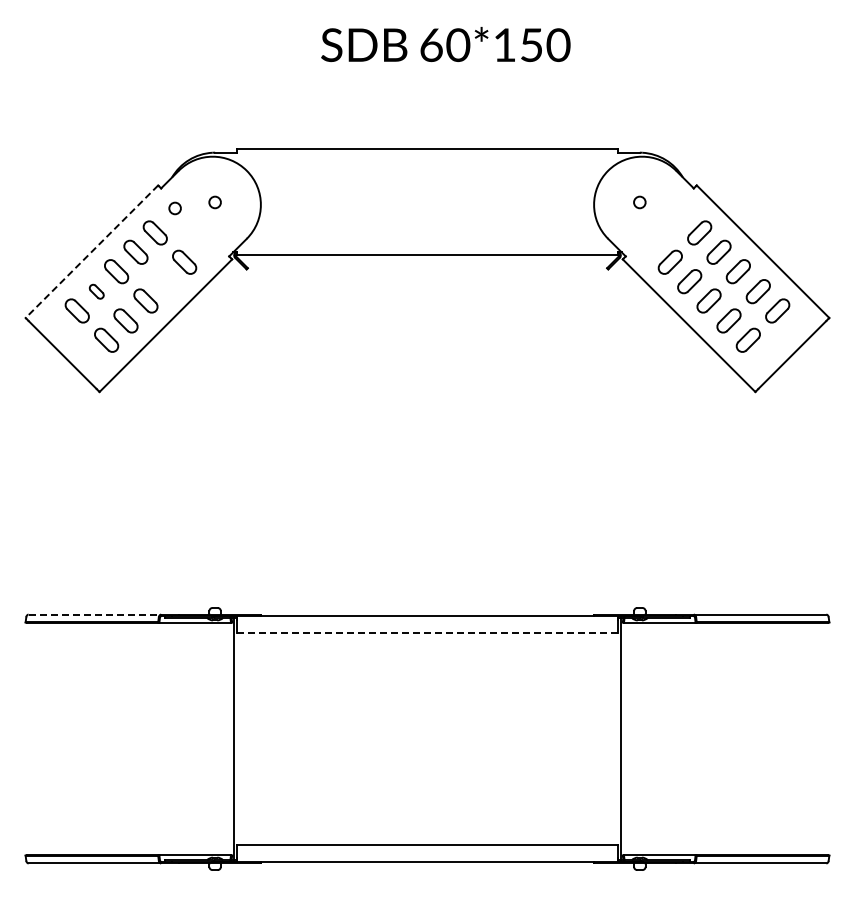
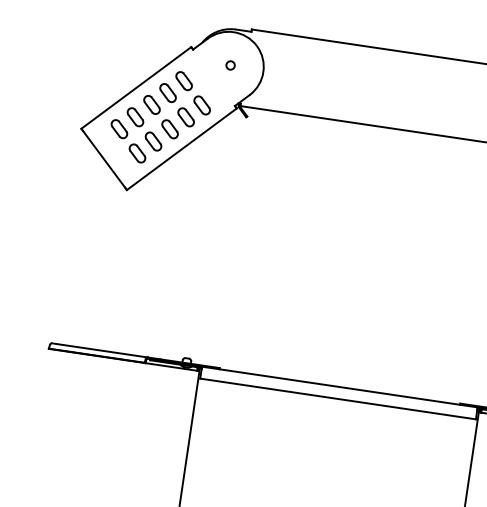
circle: (174, 208) -> (200, 65), removed
line: (91, 251) -> (136, 87), dashed -> solid
part: (164, 281) -> (185, 117), added
part: (96, 291) -> (135, 117), size x1.67
line: (95, 614) -> (100, 350), dashed -> solid
line: (427, 632) -> (338, 398), dashed -> solid

